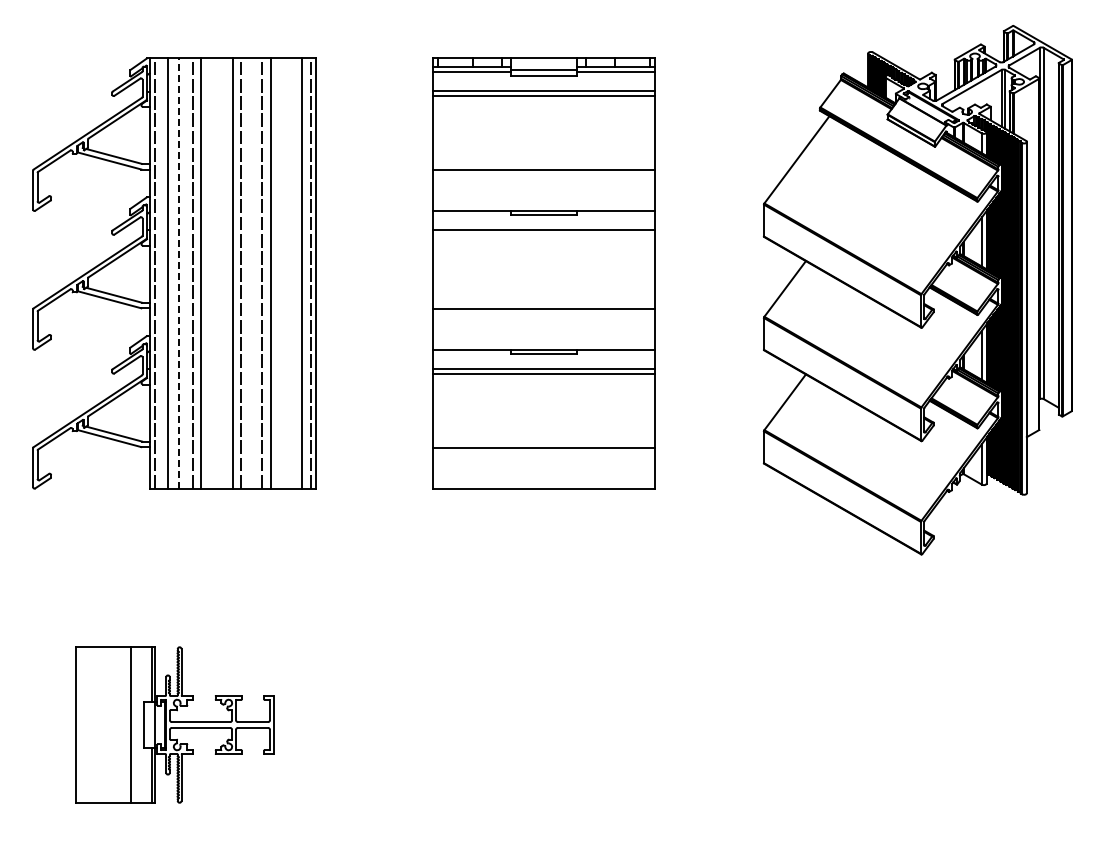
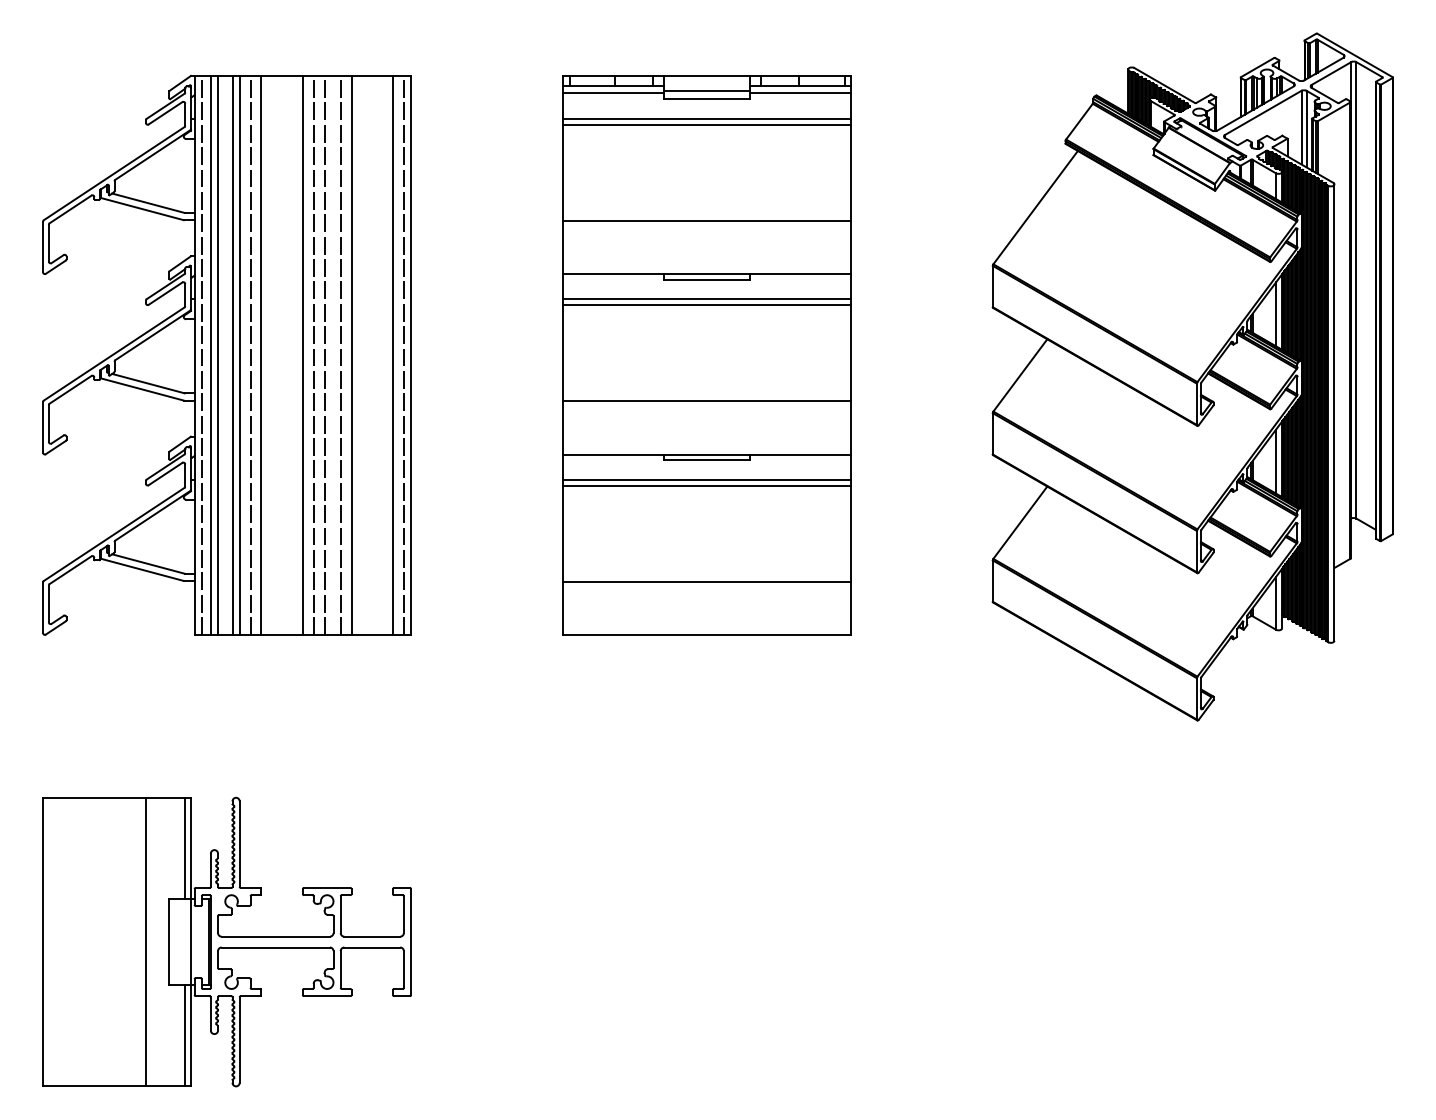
line: (544, 234) -> (707, 304), added
line: (162, 273) -> (211, 355), added
line: (178, 273) -> (231, 355), dashed -> solid
line: (184, 273) -> (239, 355), added
line: (249, 273) -> (324, 355), added
part: (174, 724) -> (226, 941), size x1.43

